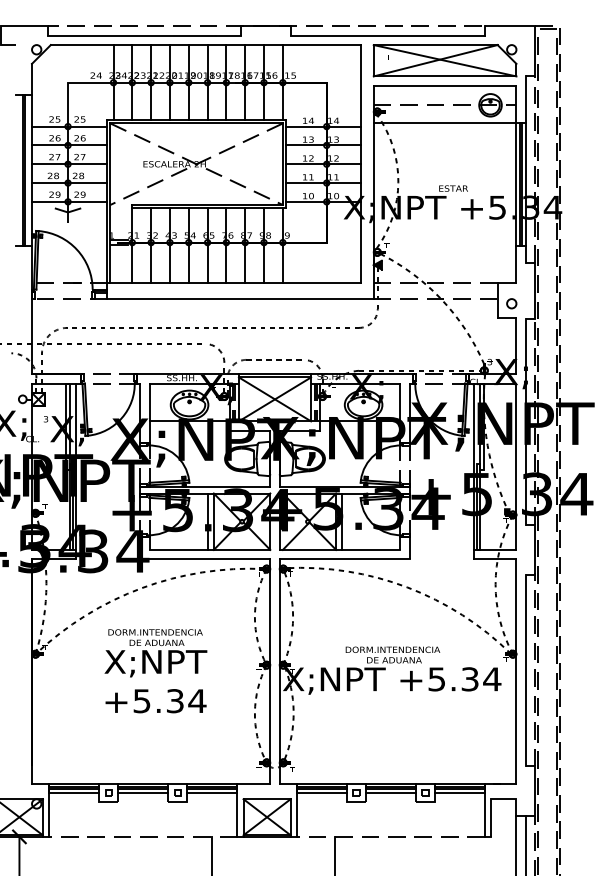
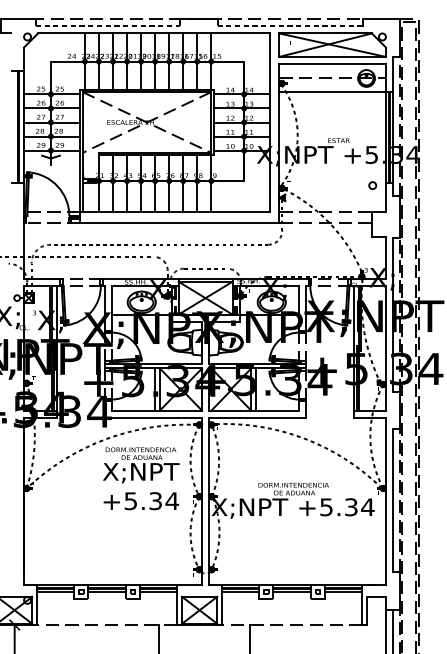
line: (144, 35) -> (108, 26), solid -> dashed
line: (388, 35) -> (290, 26), solid -> dashed
circle: (511, 303) -> (372, 185), moved
text: (155, 671) -> (140, 479), moved

